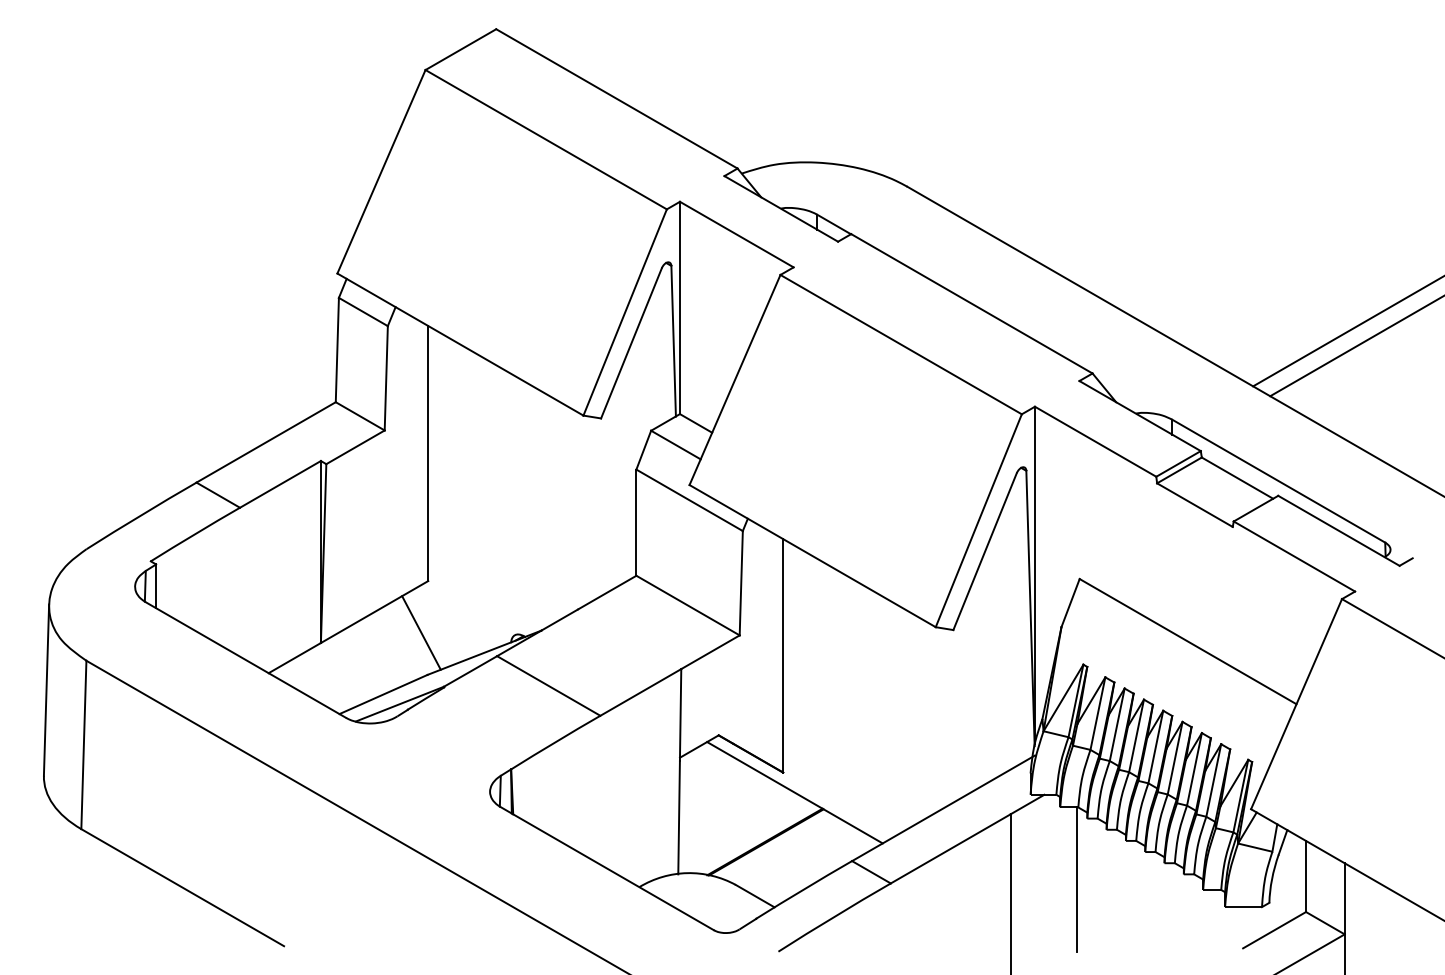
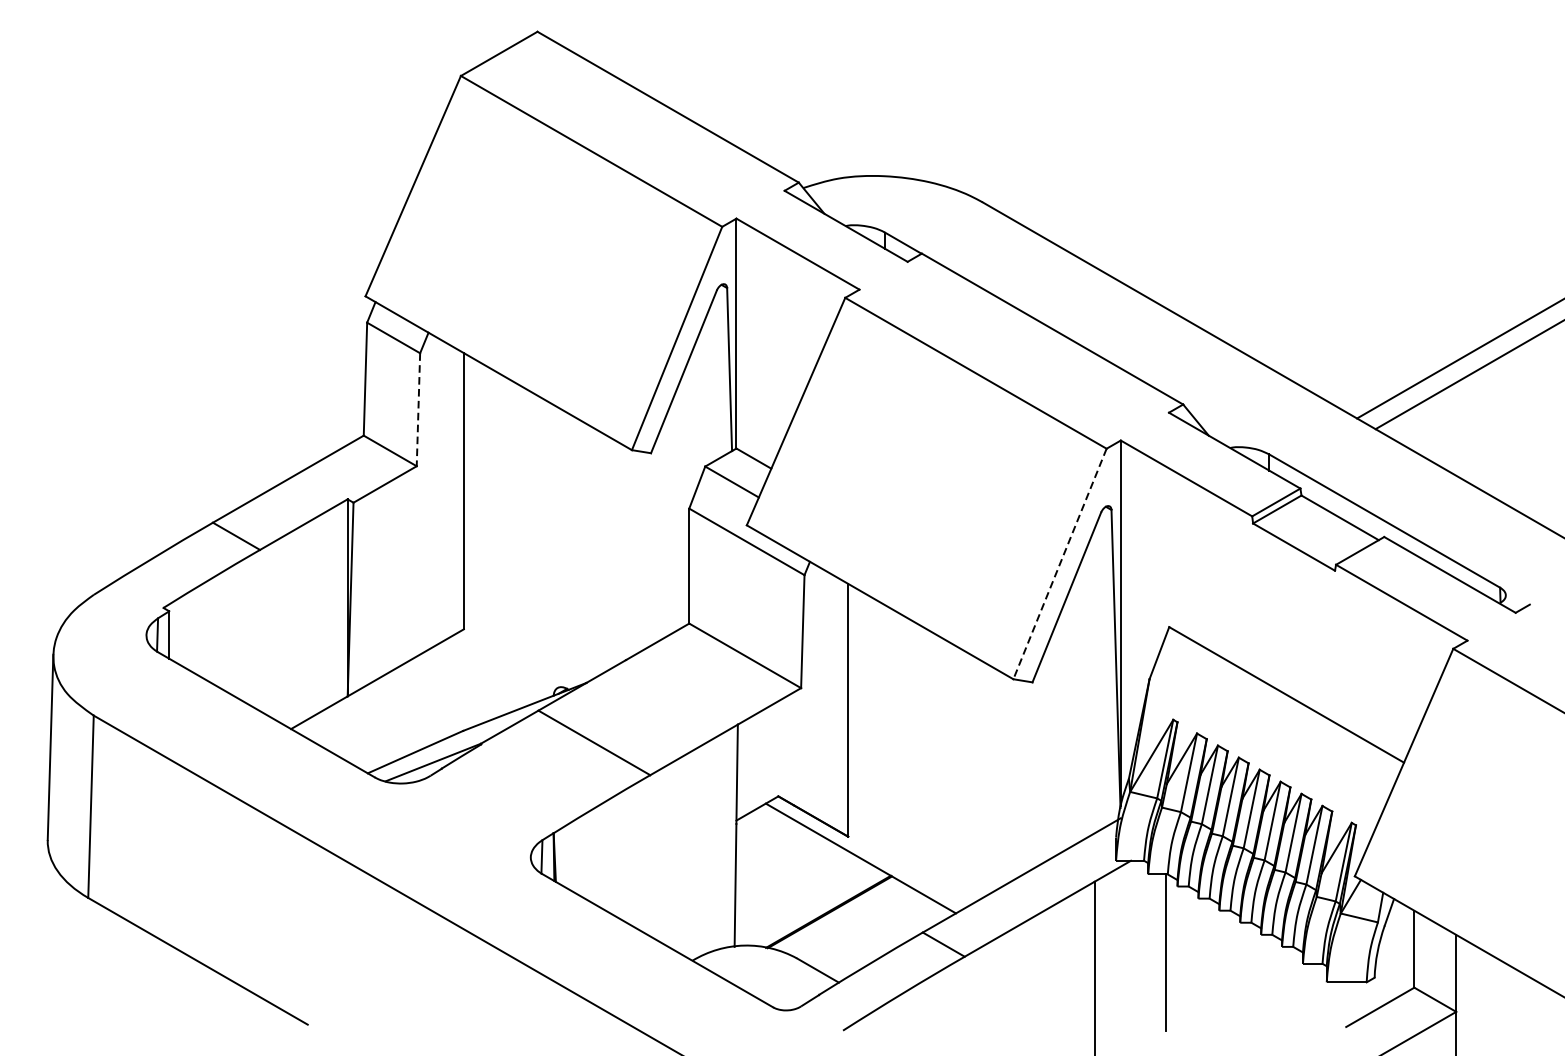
line: (386, 378) -> (418, 409), solid -> dashed
line: (978, 520) -> (1059, 563), solid -> dashed
line: (421, 632) -> (456, 685), removed

